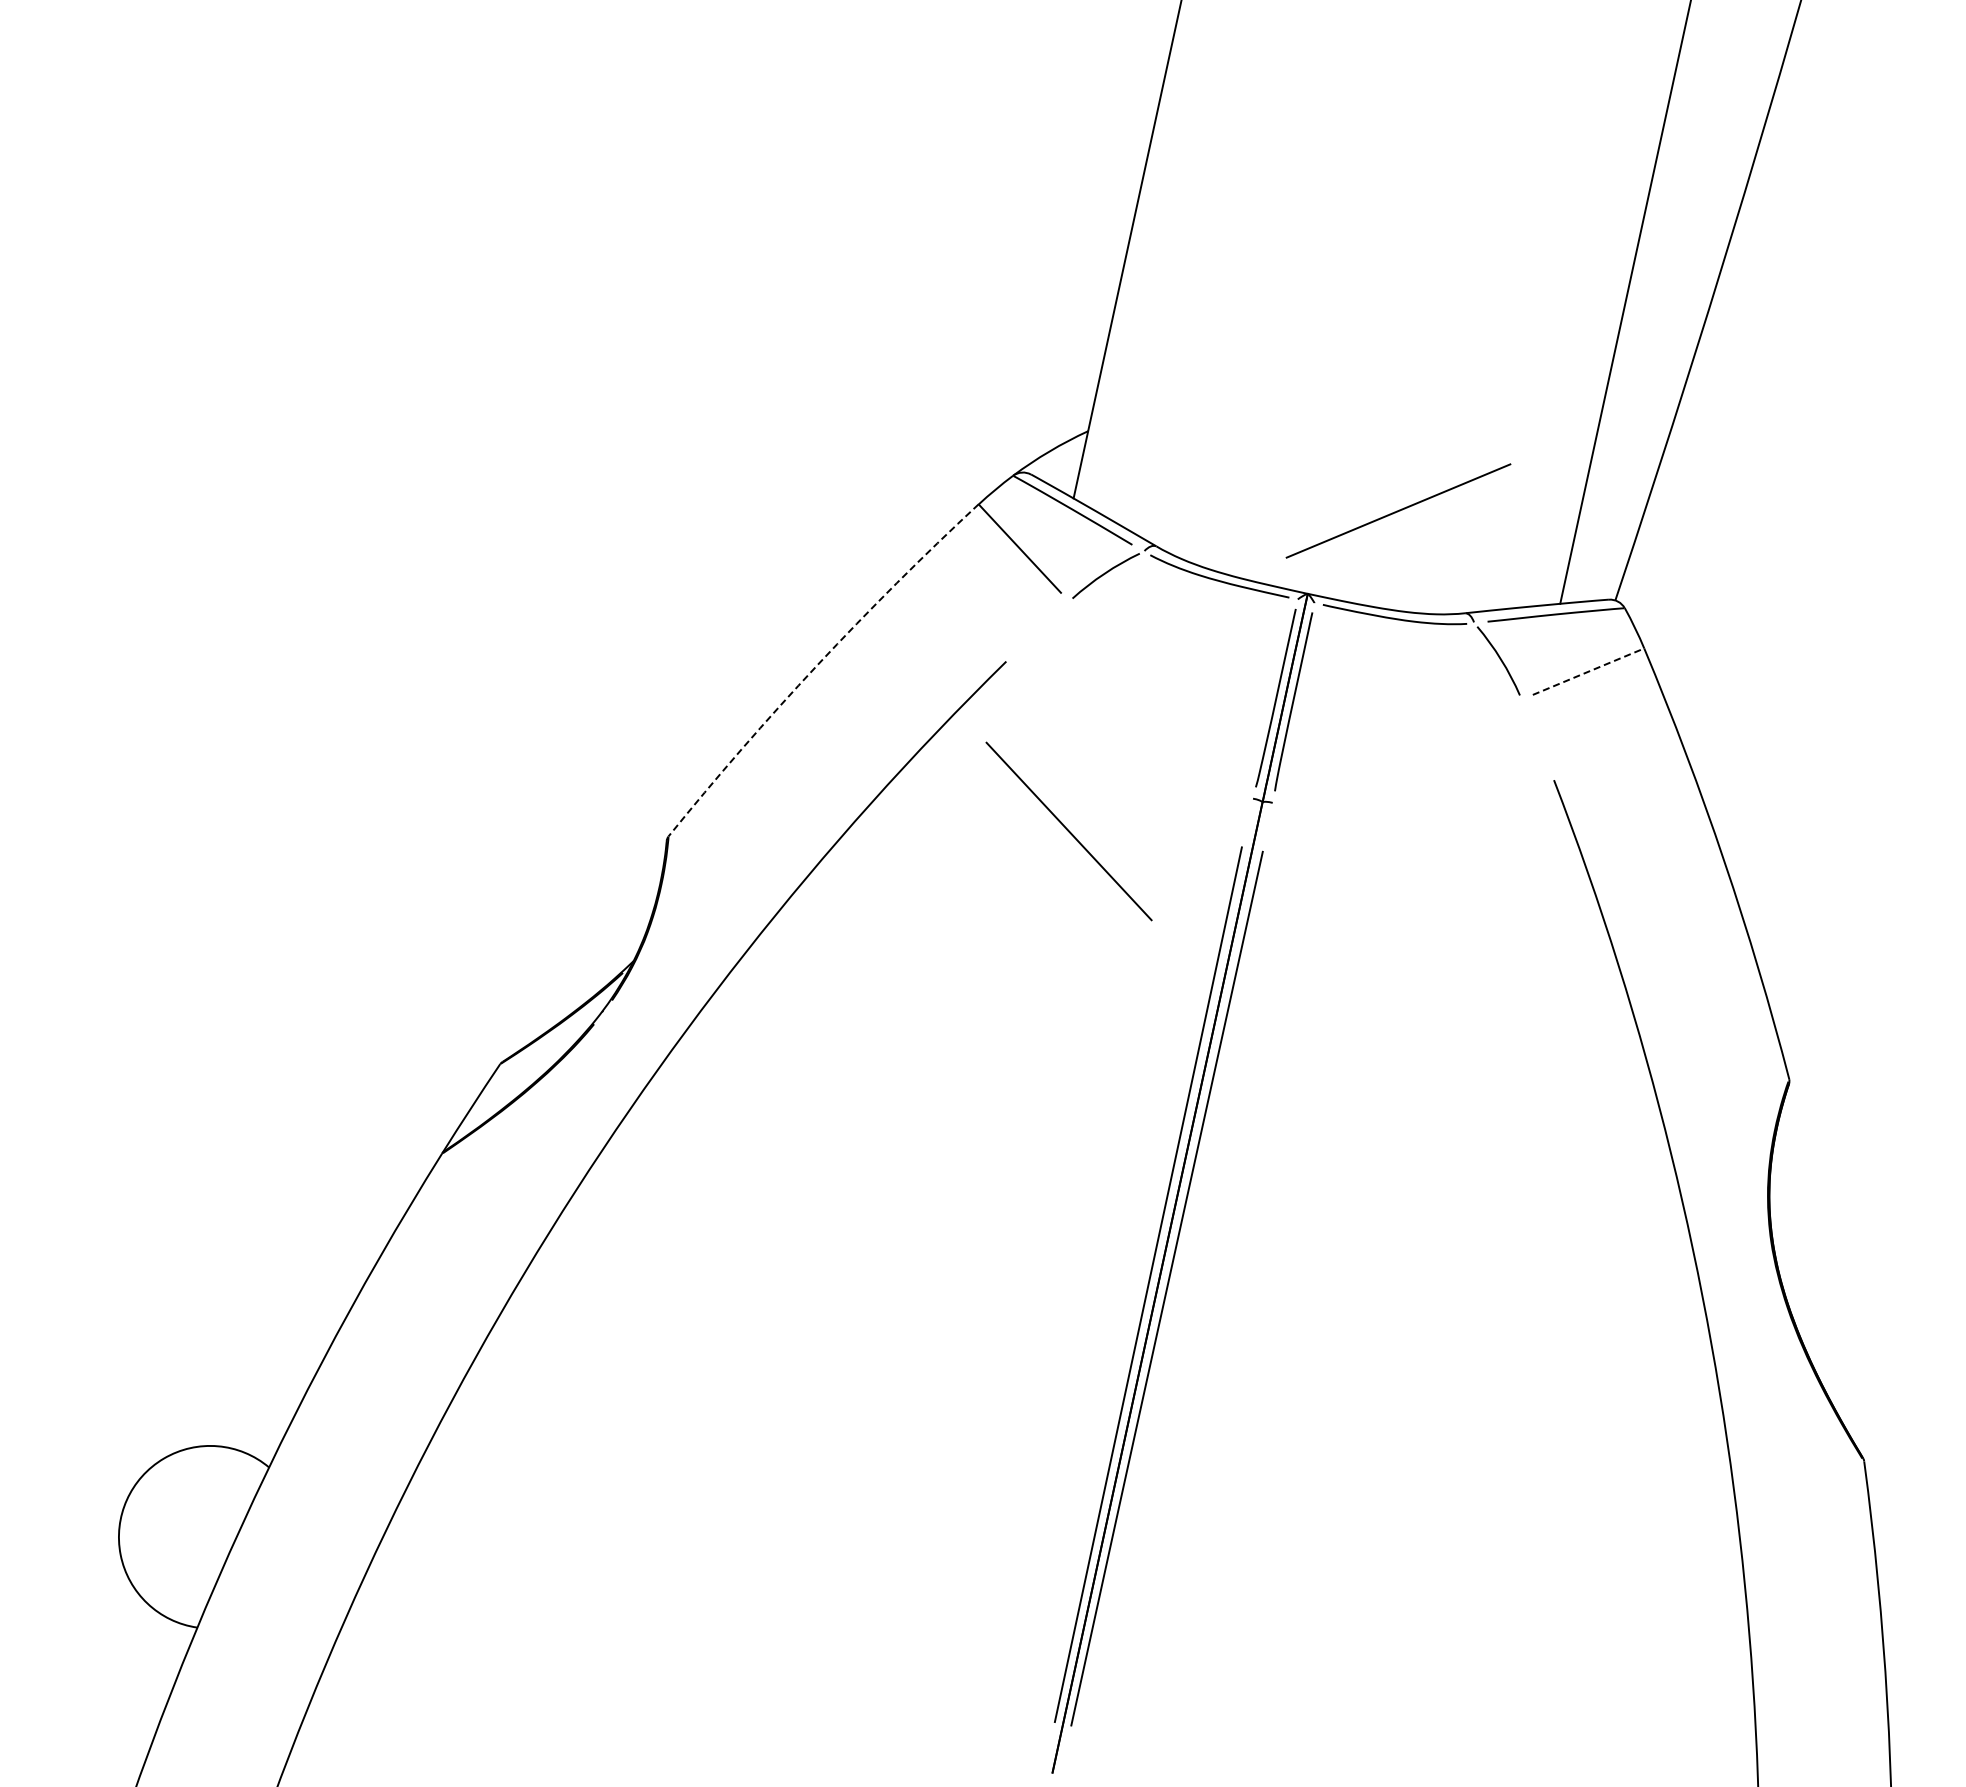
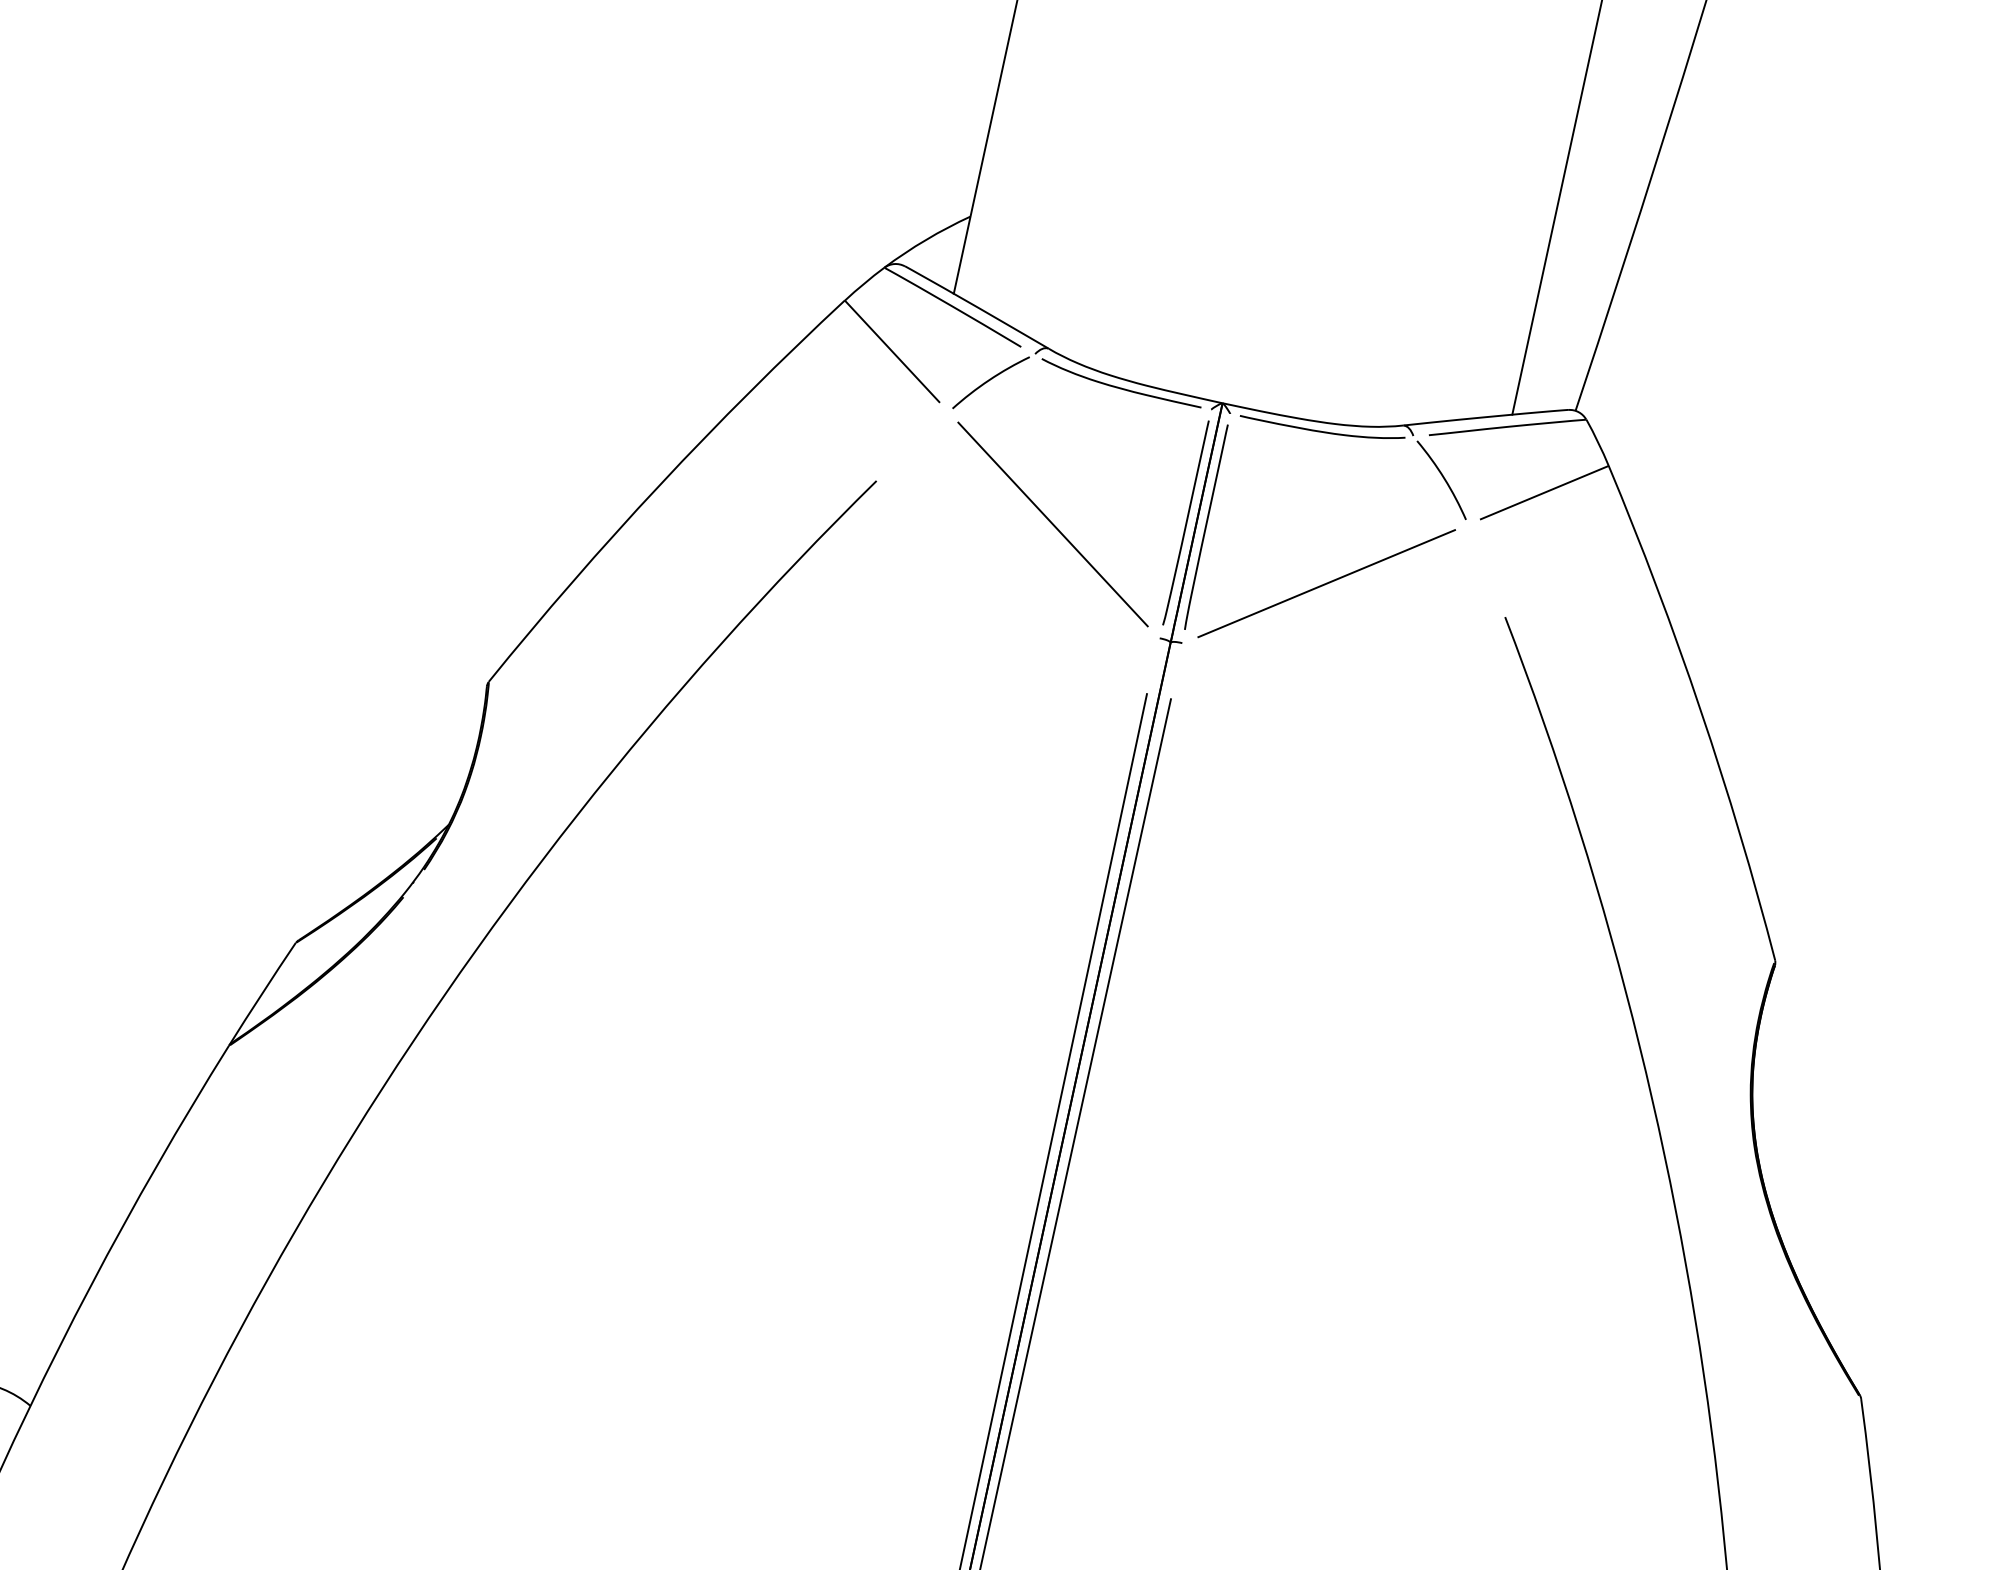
line: (1398, 510) -> (1326, 583), moved
arc: (817, 664) -> (659, 484), dashed -> solid
line: (1588, 671) -> (1544, 492), dashed -> solid
line: (1068, 831) -> (1052, 524), moved

